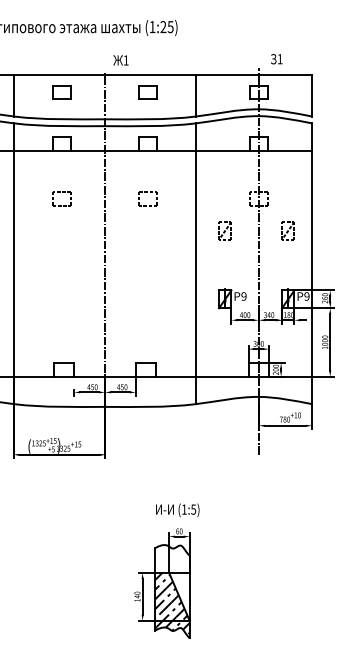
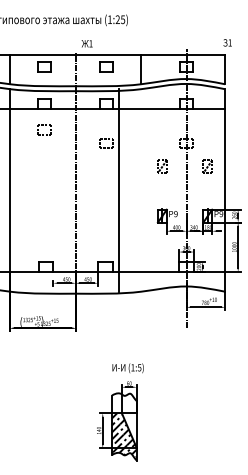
text: (276, 59) -> (227, 43), moved
part: (60, 192) -> (43, 125), moved
line: (195, 263) -> (118, 190), moved

